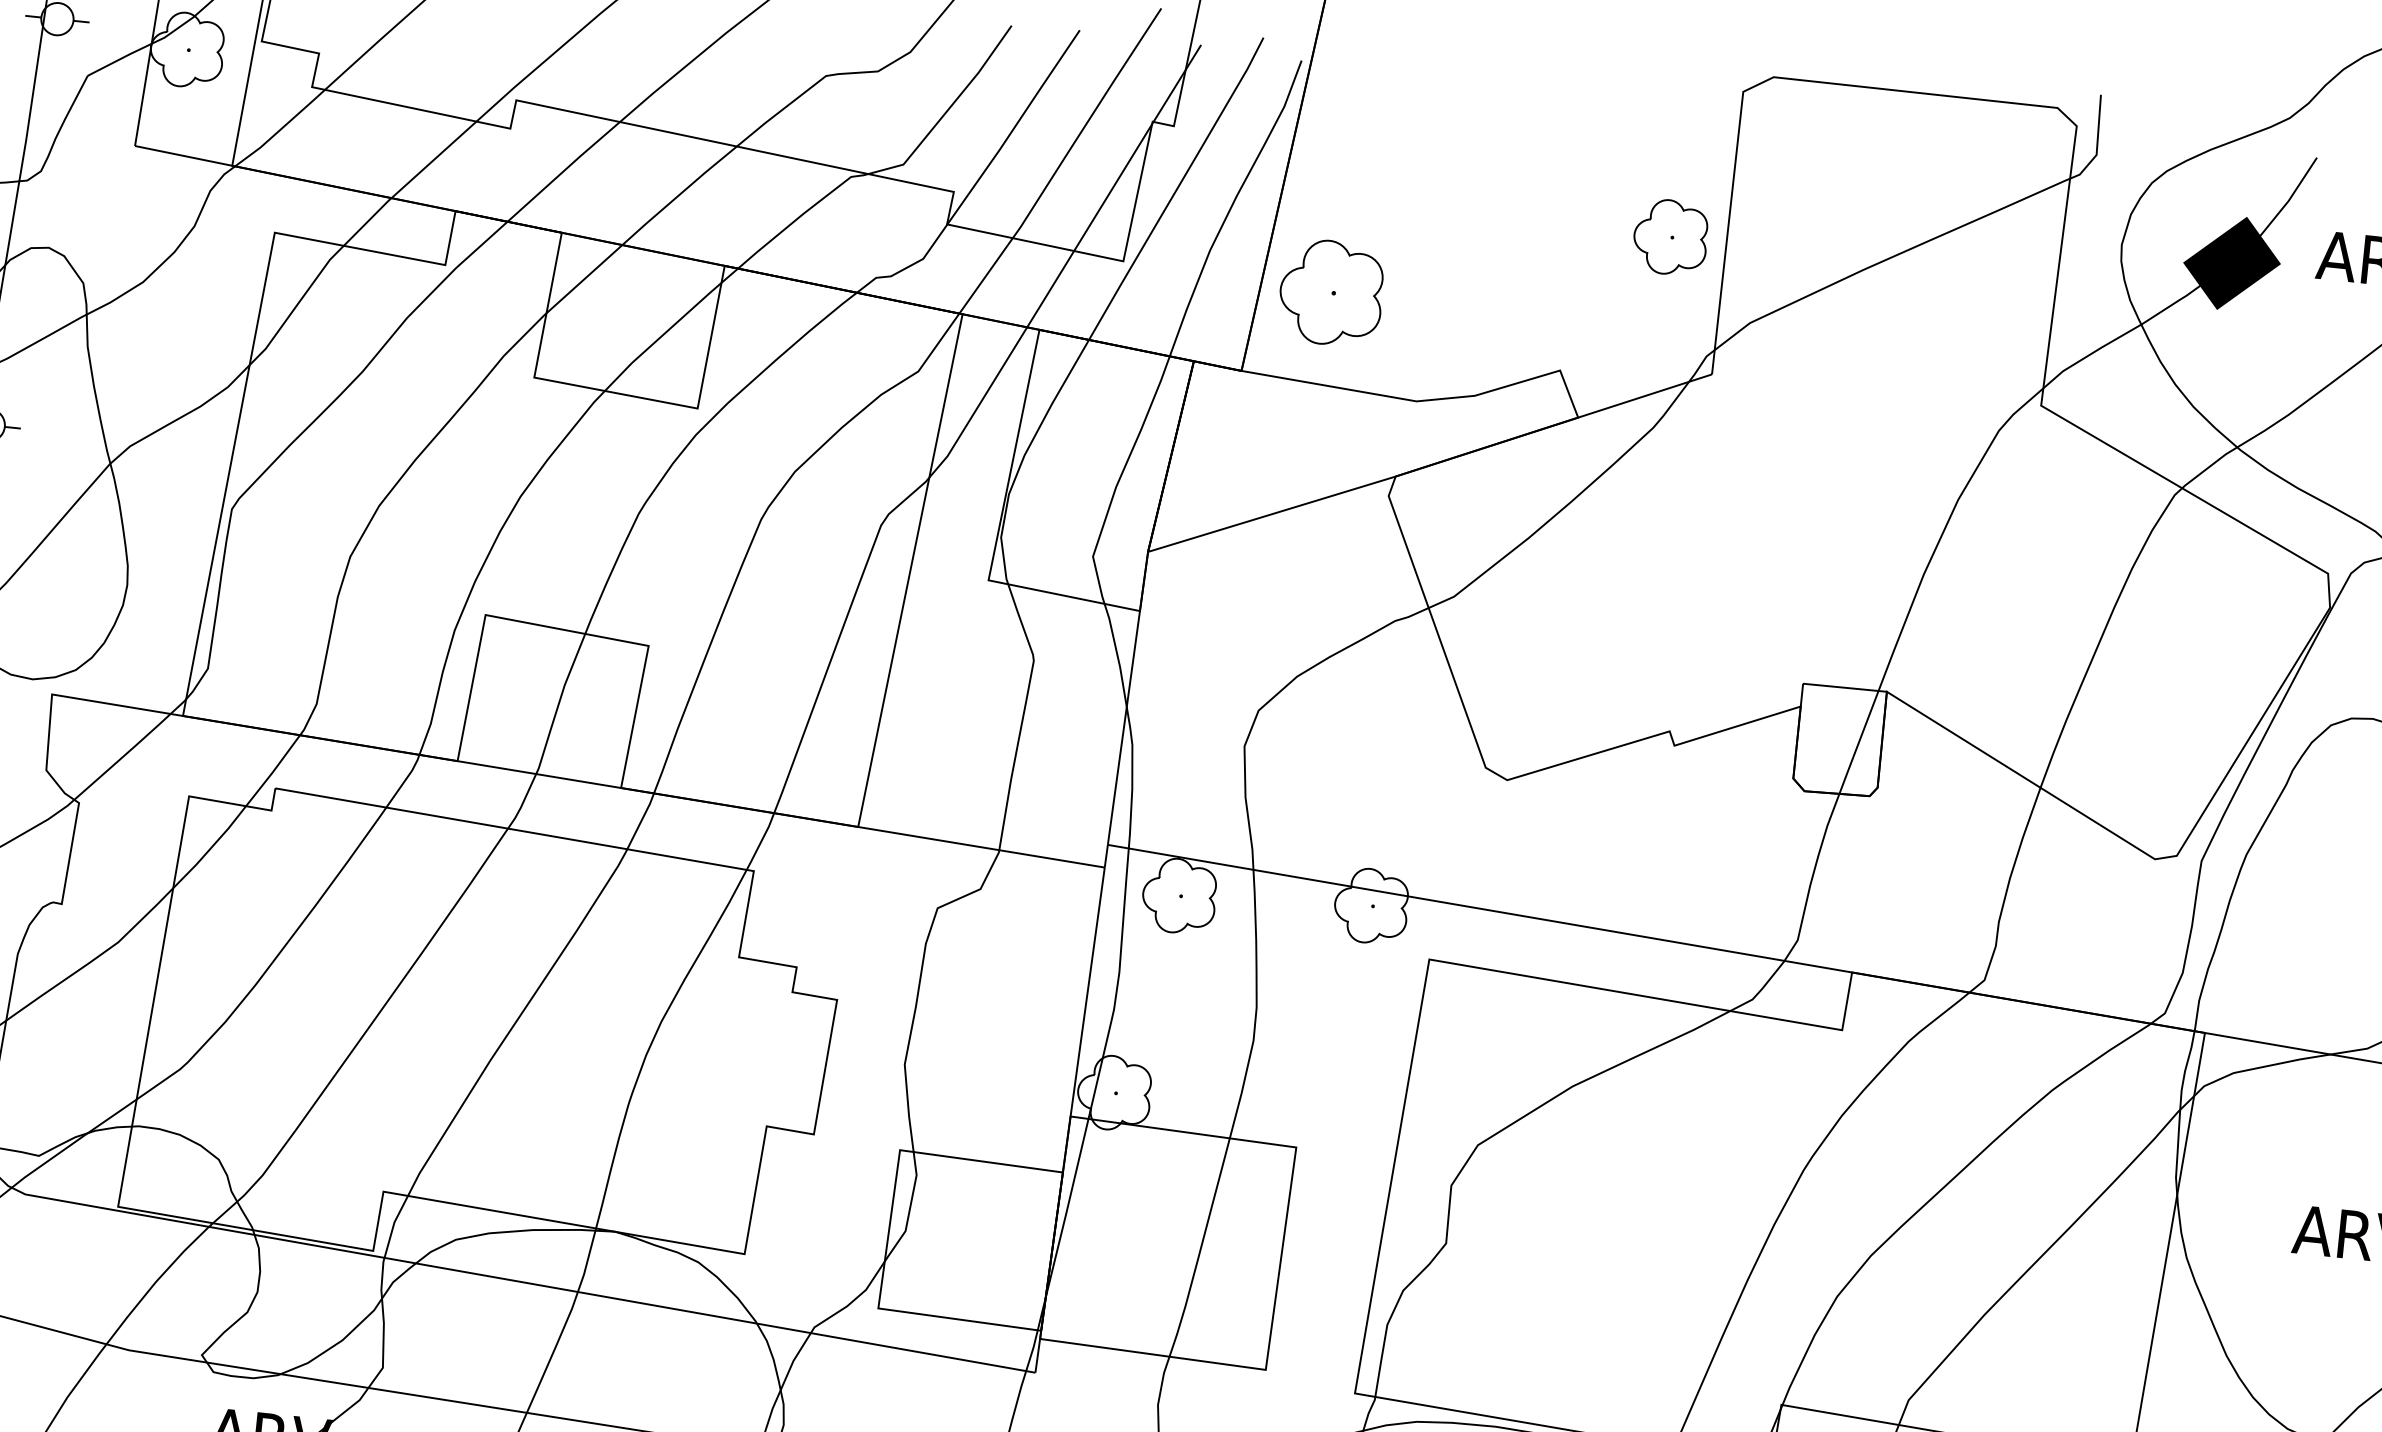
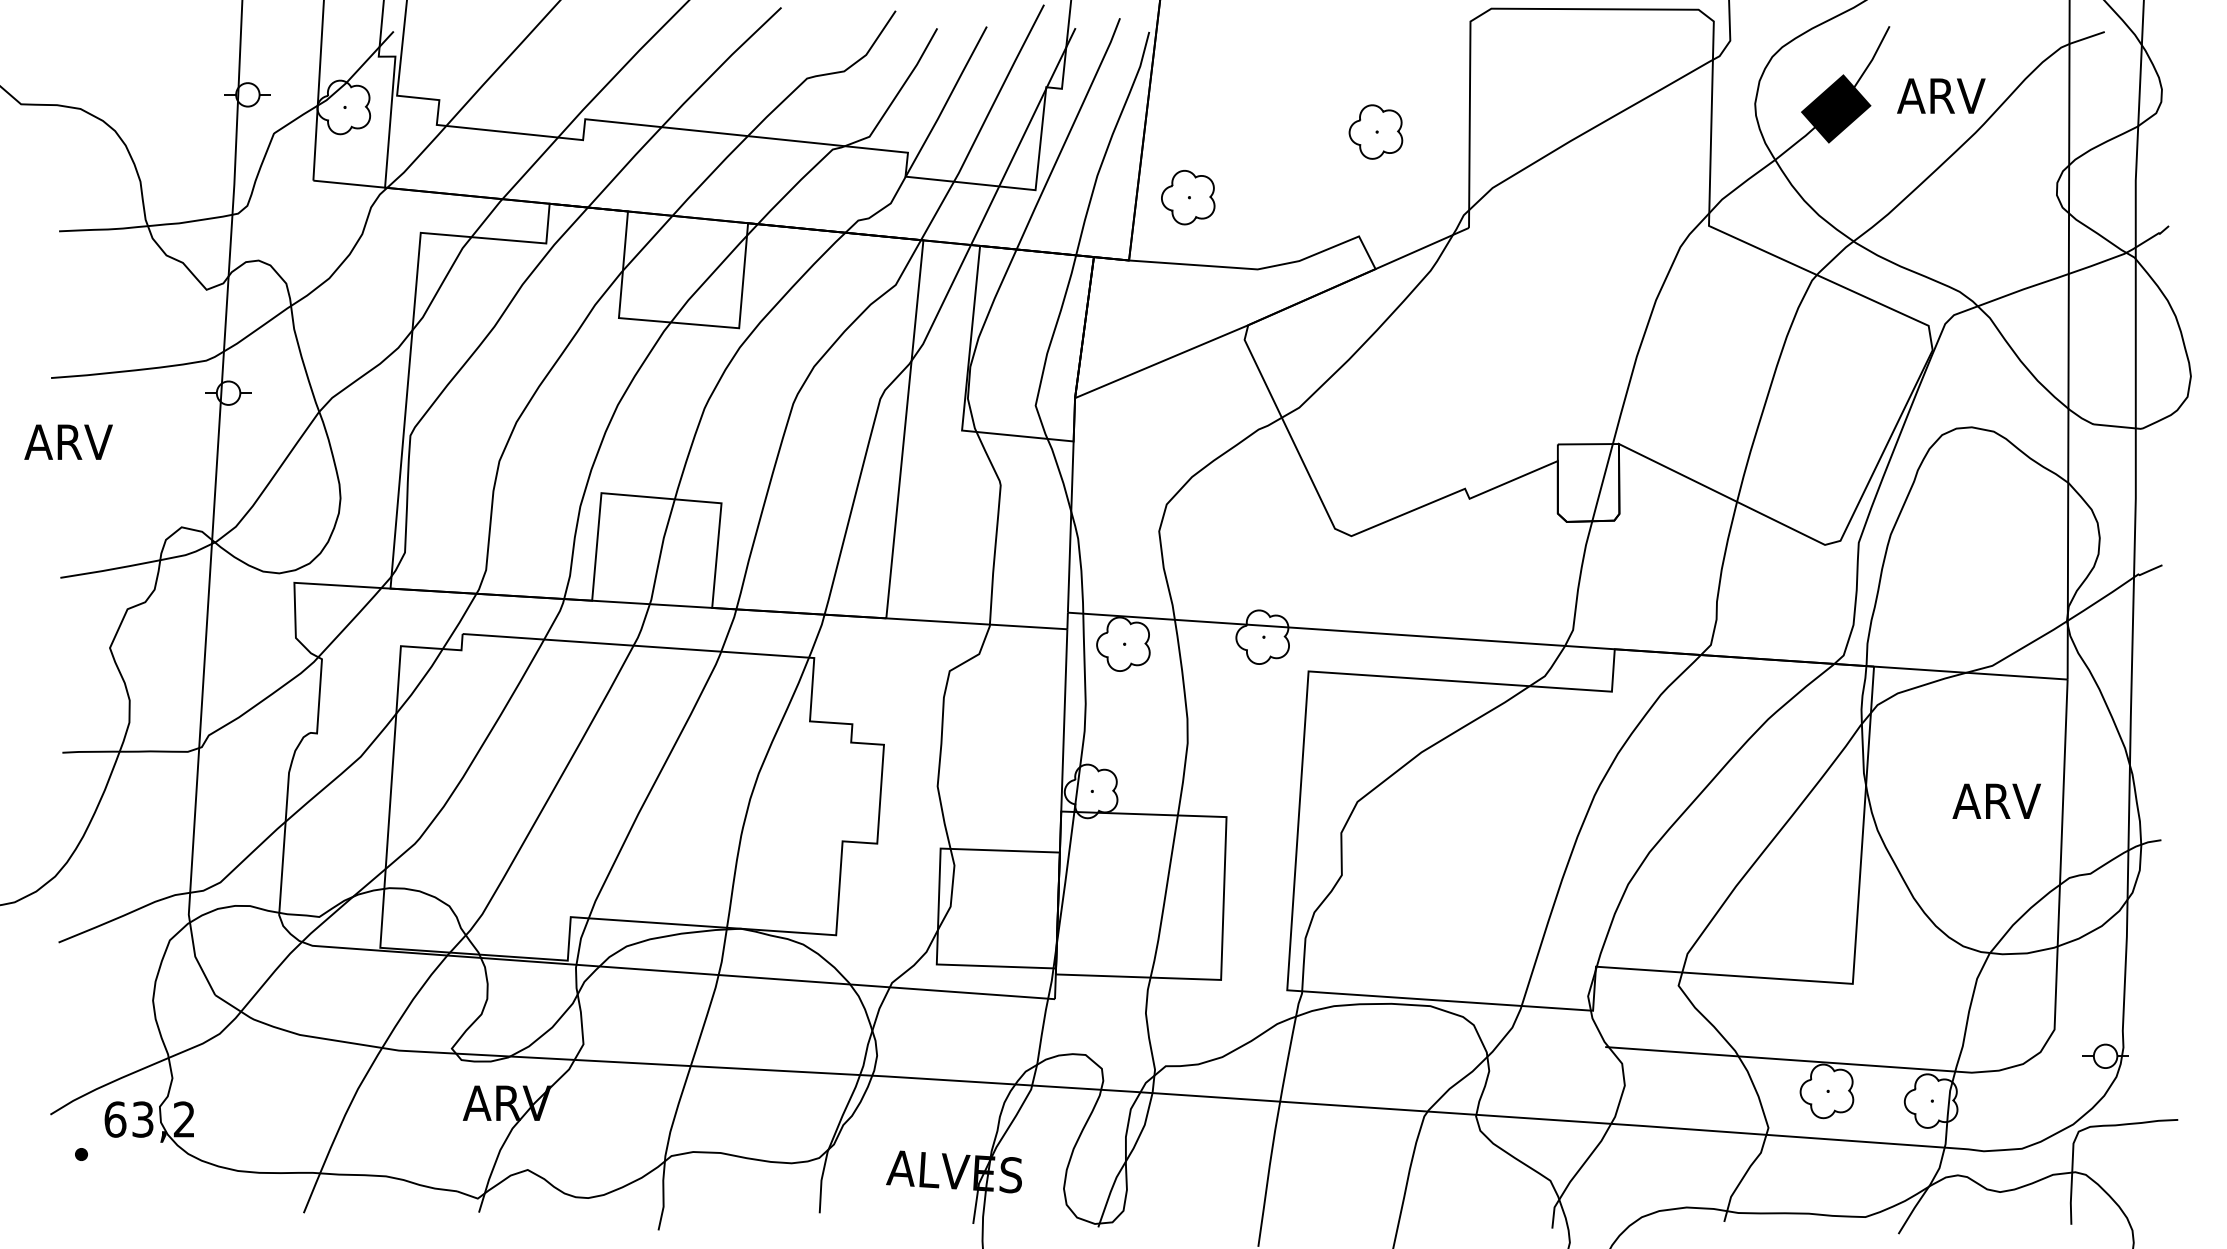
part: (1670, 236) -> (1375, 131), moved
part: (1331, 293) -> (1188, 197), size x0.71

